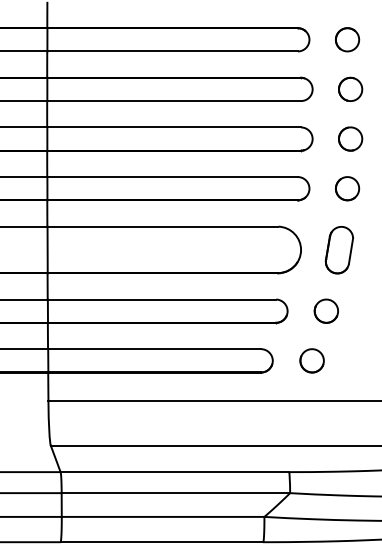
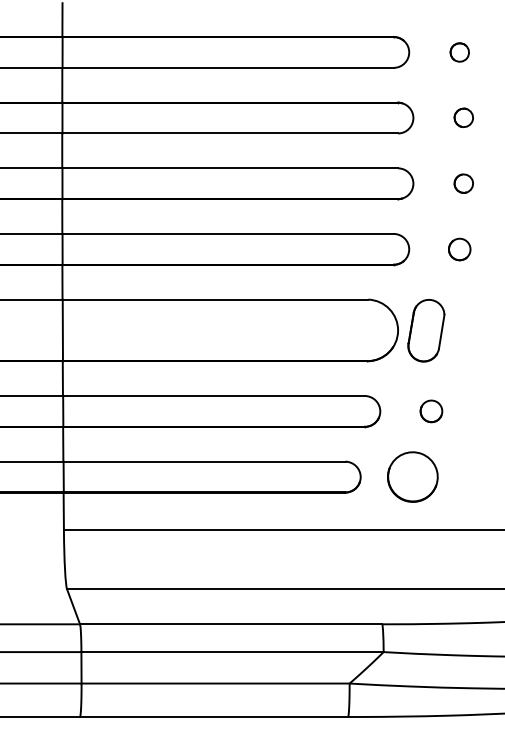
part: (347, 39) -> (459, 52), size x0.6
part: (350, 88) -> (463, 116), size x0.6
part: (350, 138) -> (463, 182), size x0.6
part: (347, 188) -> (459, 249), size x0.7
part: (339, 250) -> (426, 331), moved
part: (325, 310) -> (430, 410), size x0.7
part: (311, 360) -> (411, 476), size x1.6

